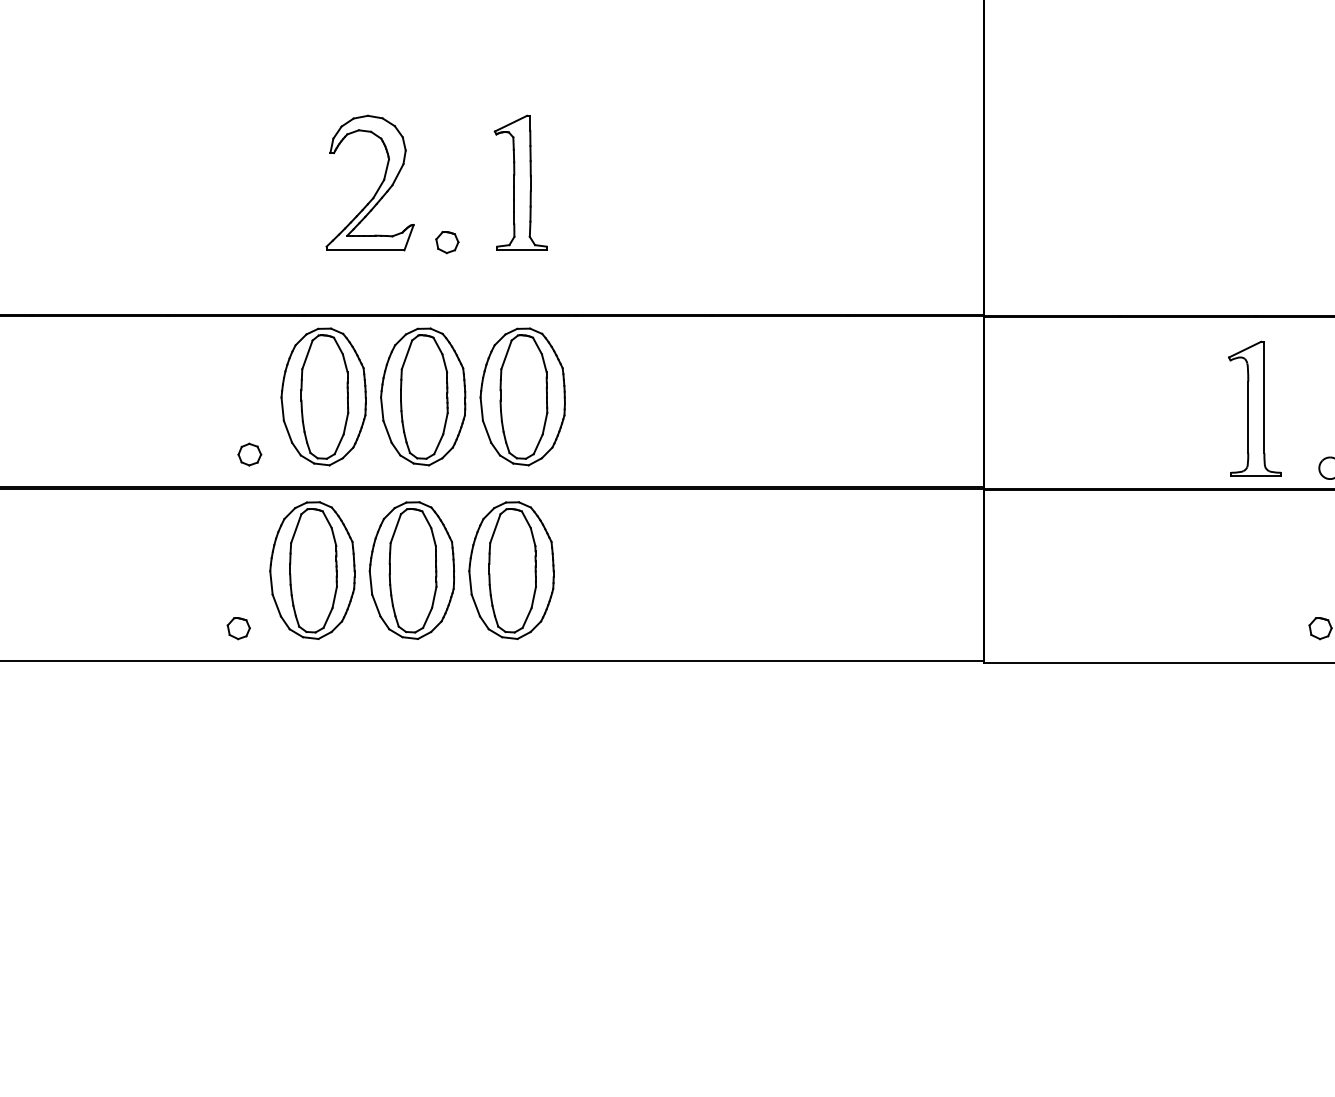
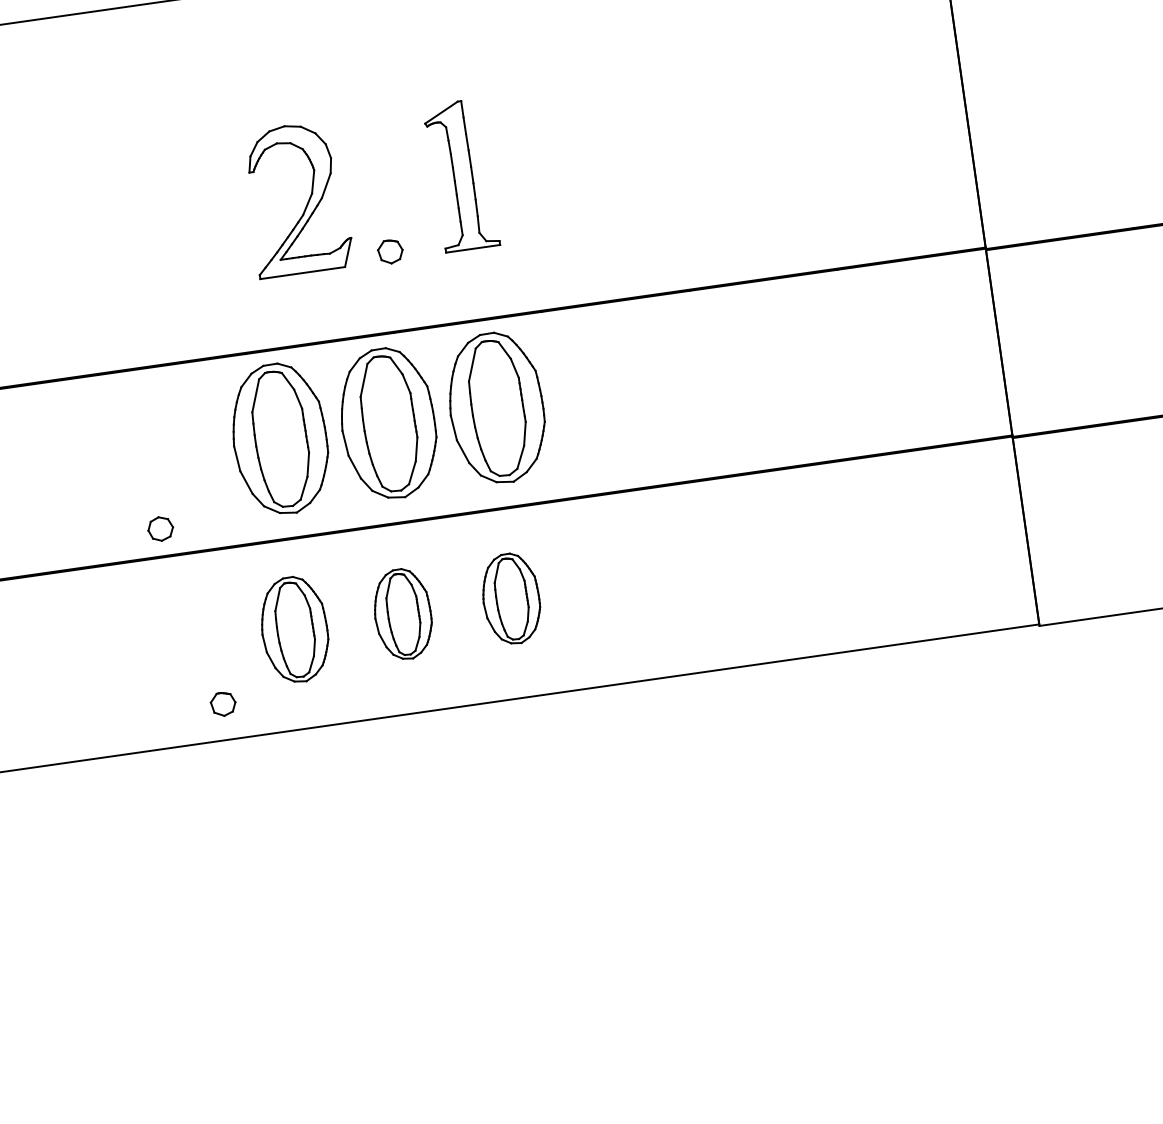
part: (249, 454) -> (160, 528), moved
part: (312, 570) -> (294, 629), size x0.7
part: (411, 570) -> (402, 614), size x0.6
part: (511, 570) -> (511, 598), size x0.6

